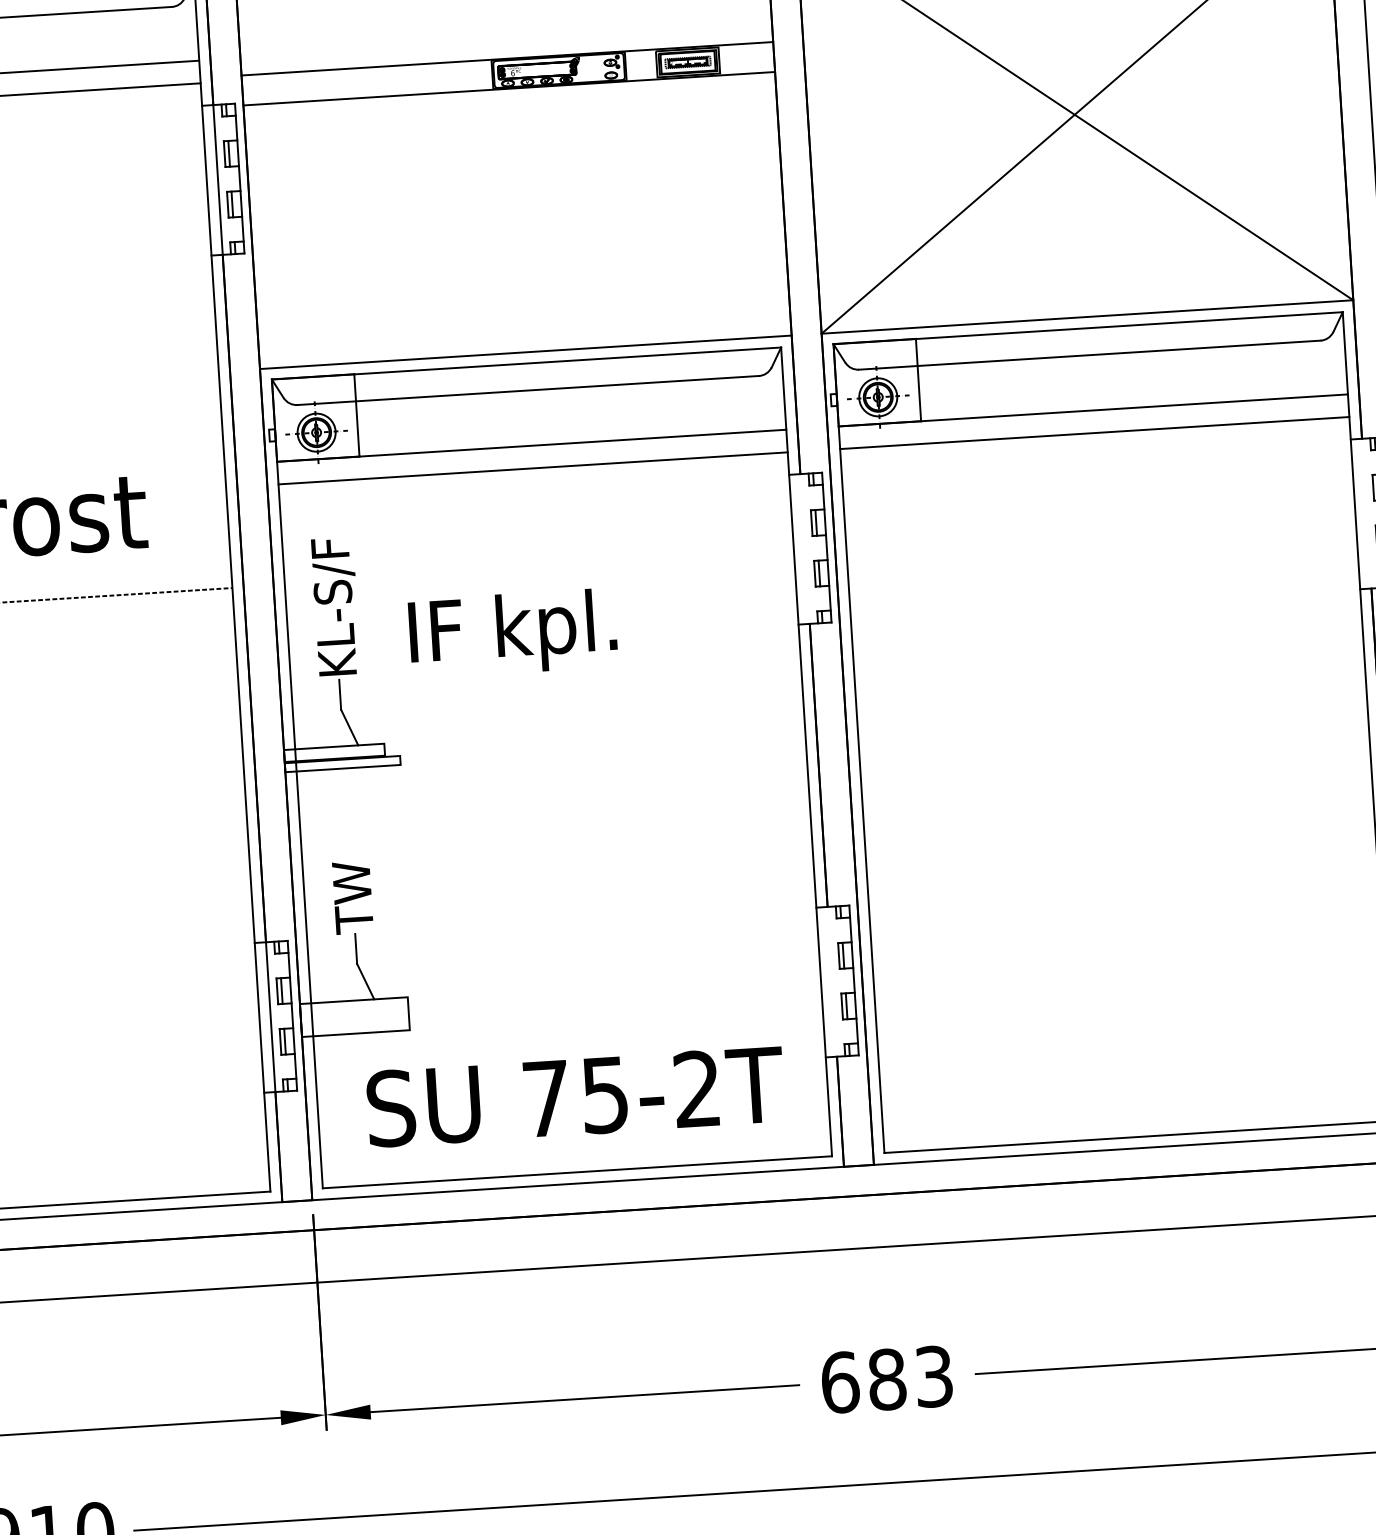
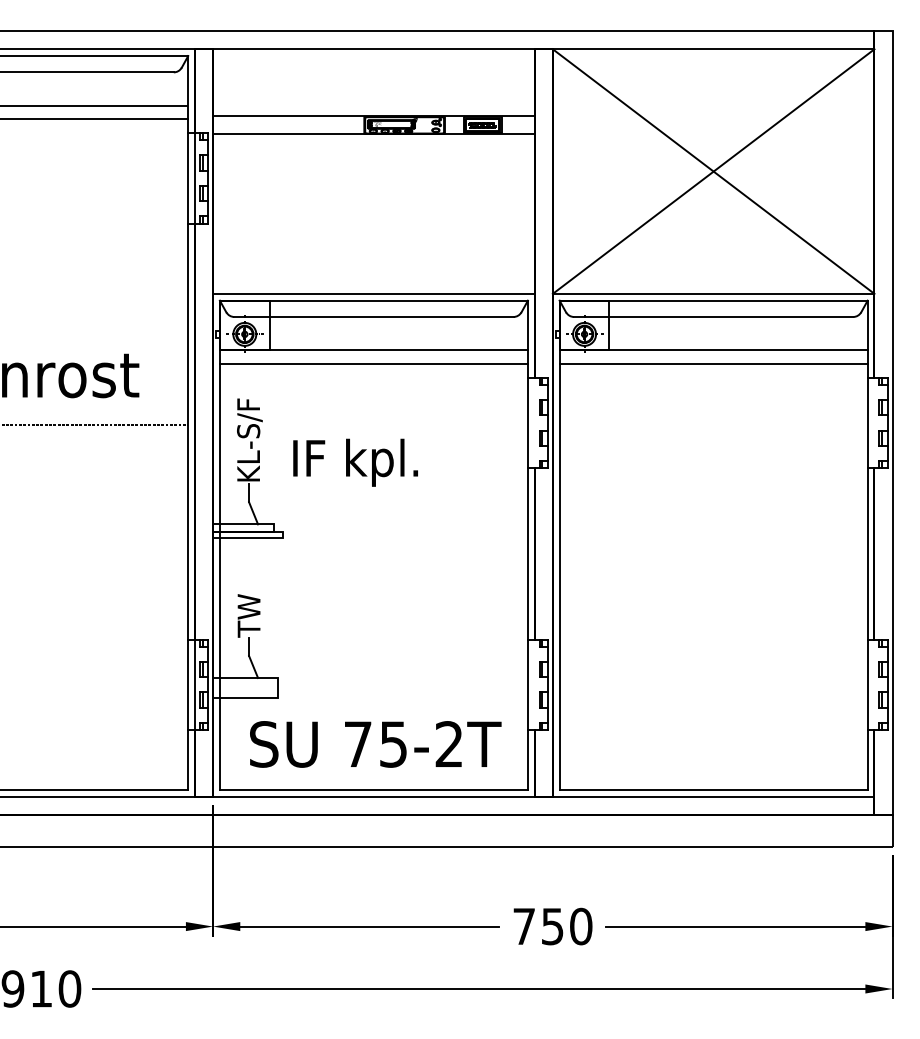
text: (886, 1379) -> (552, 926), 683 -> 750

